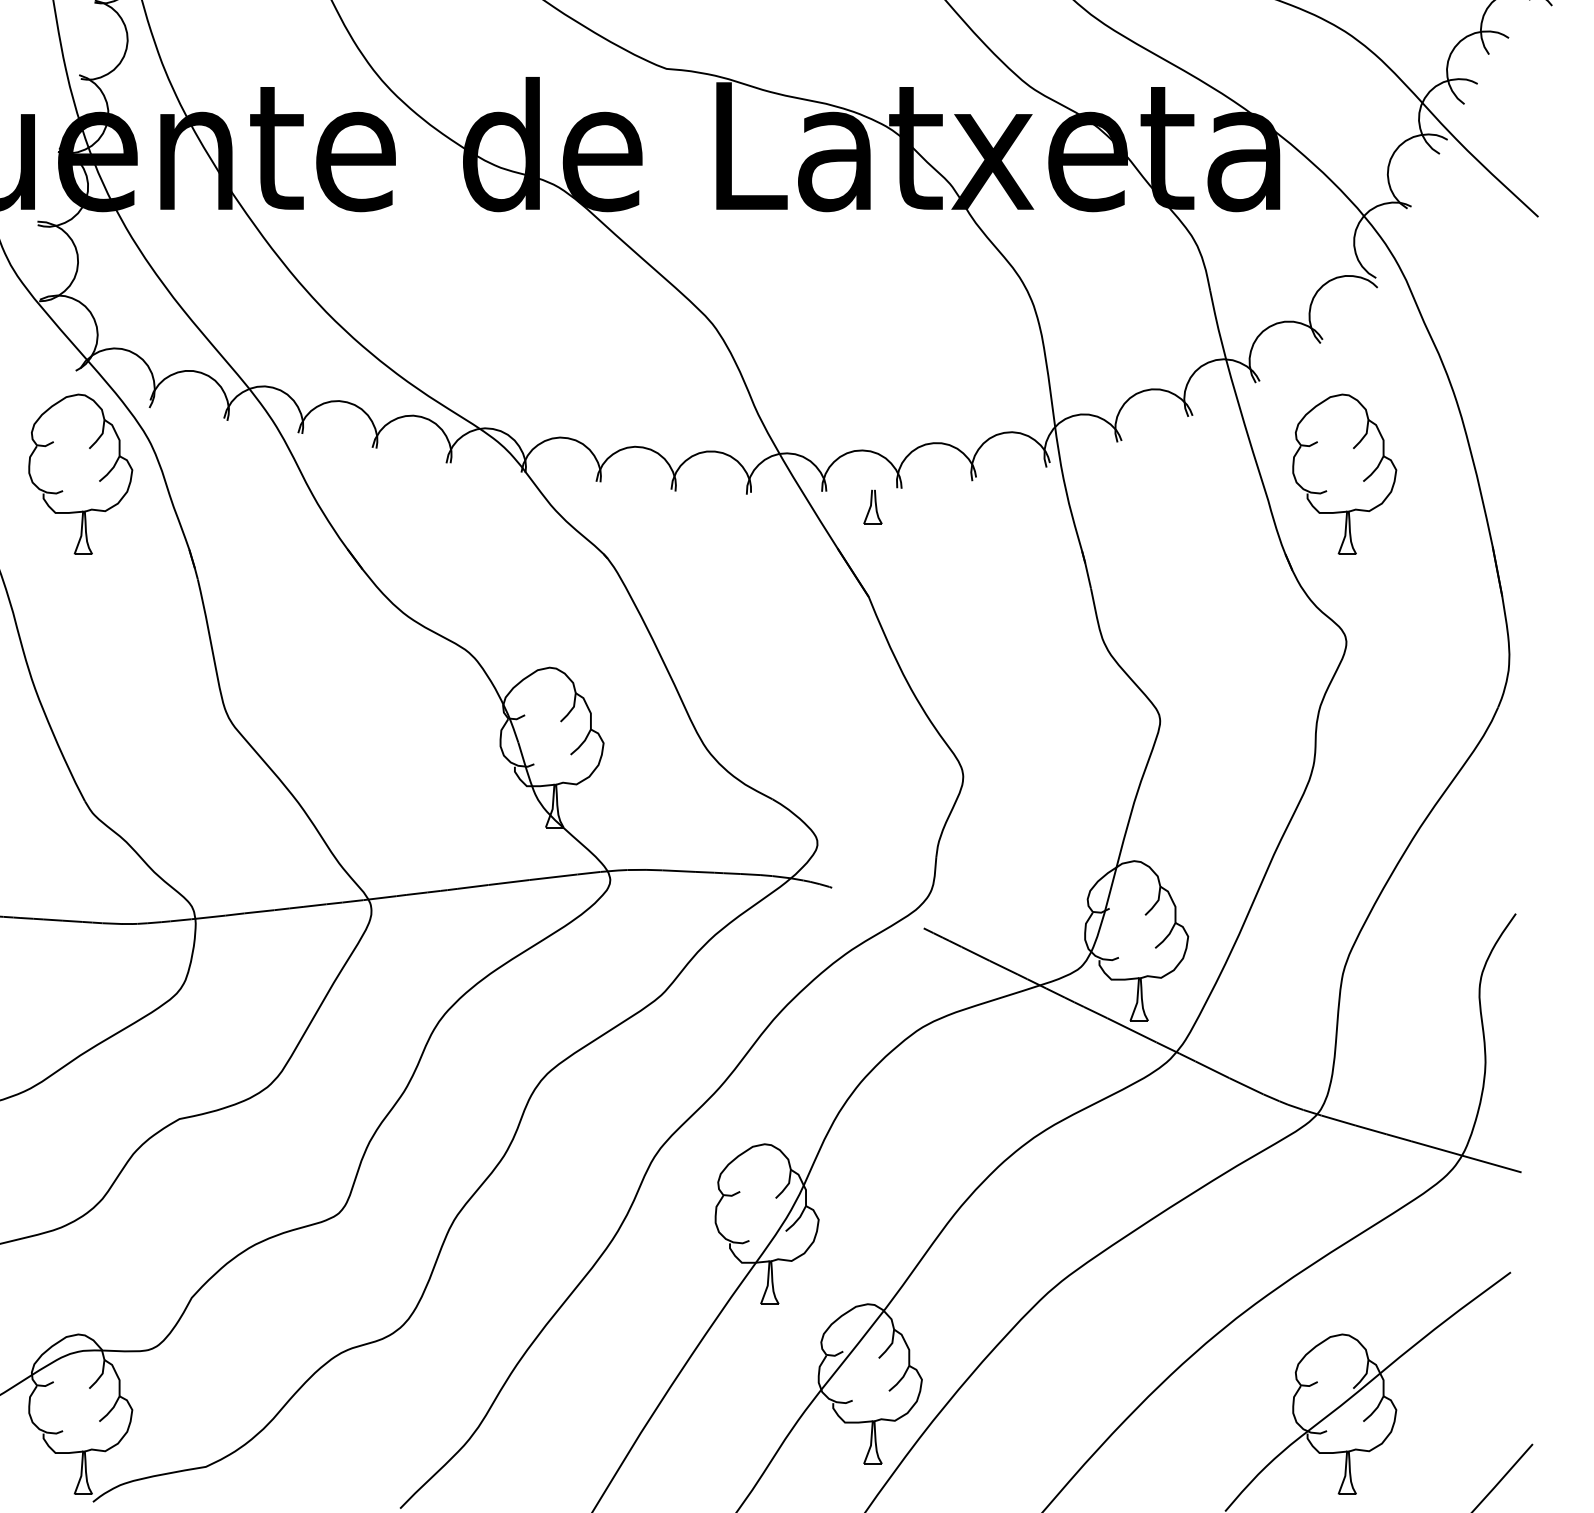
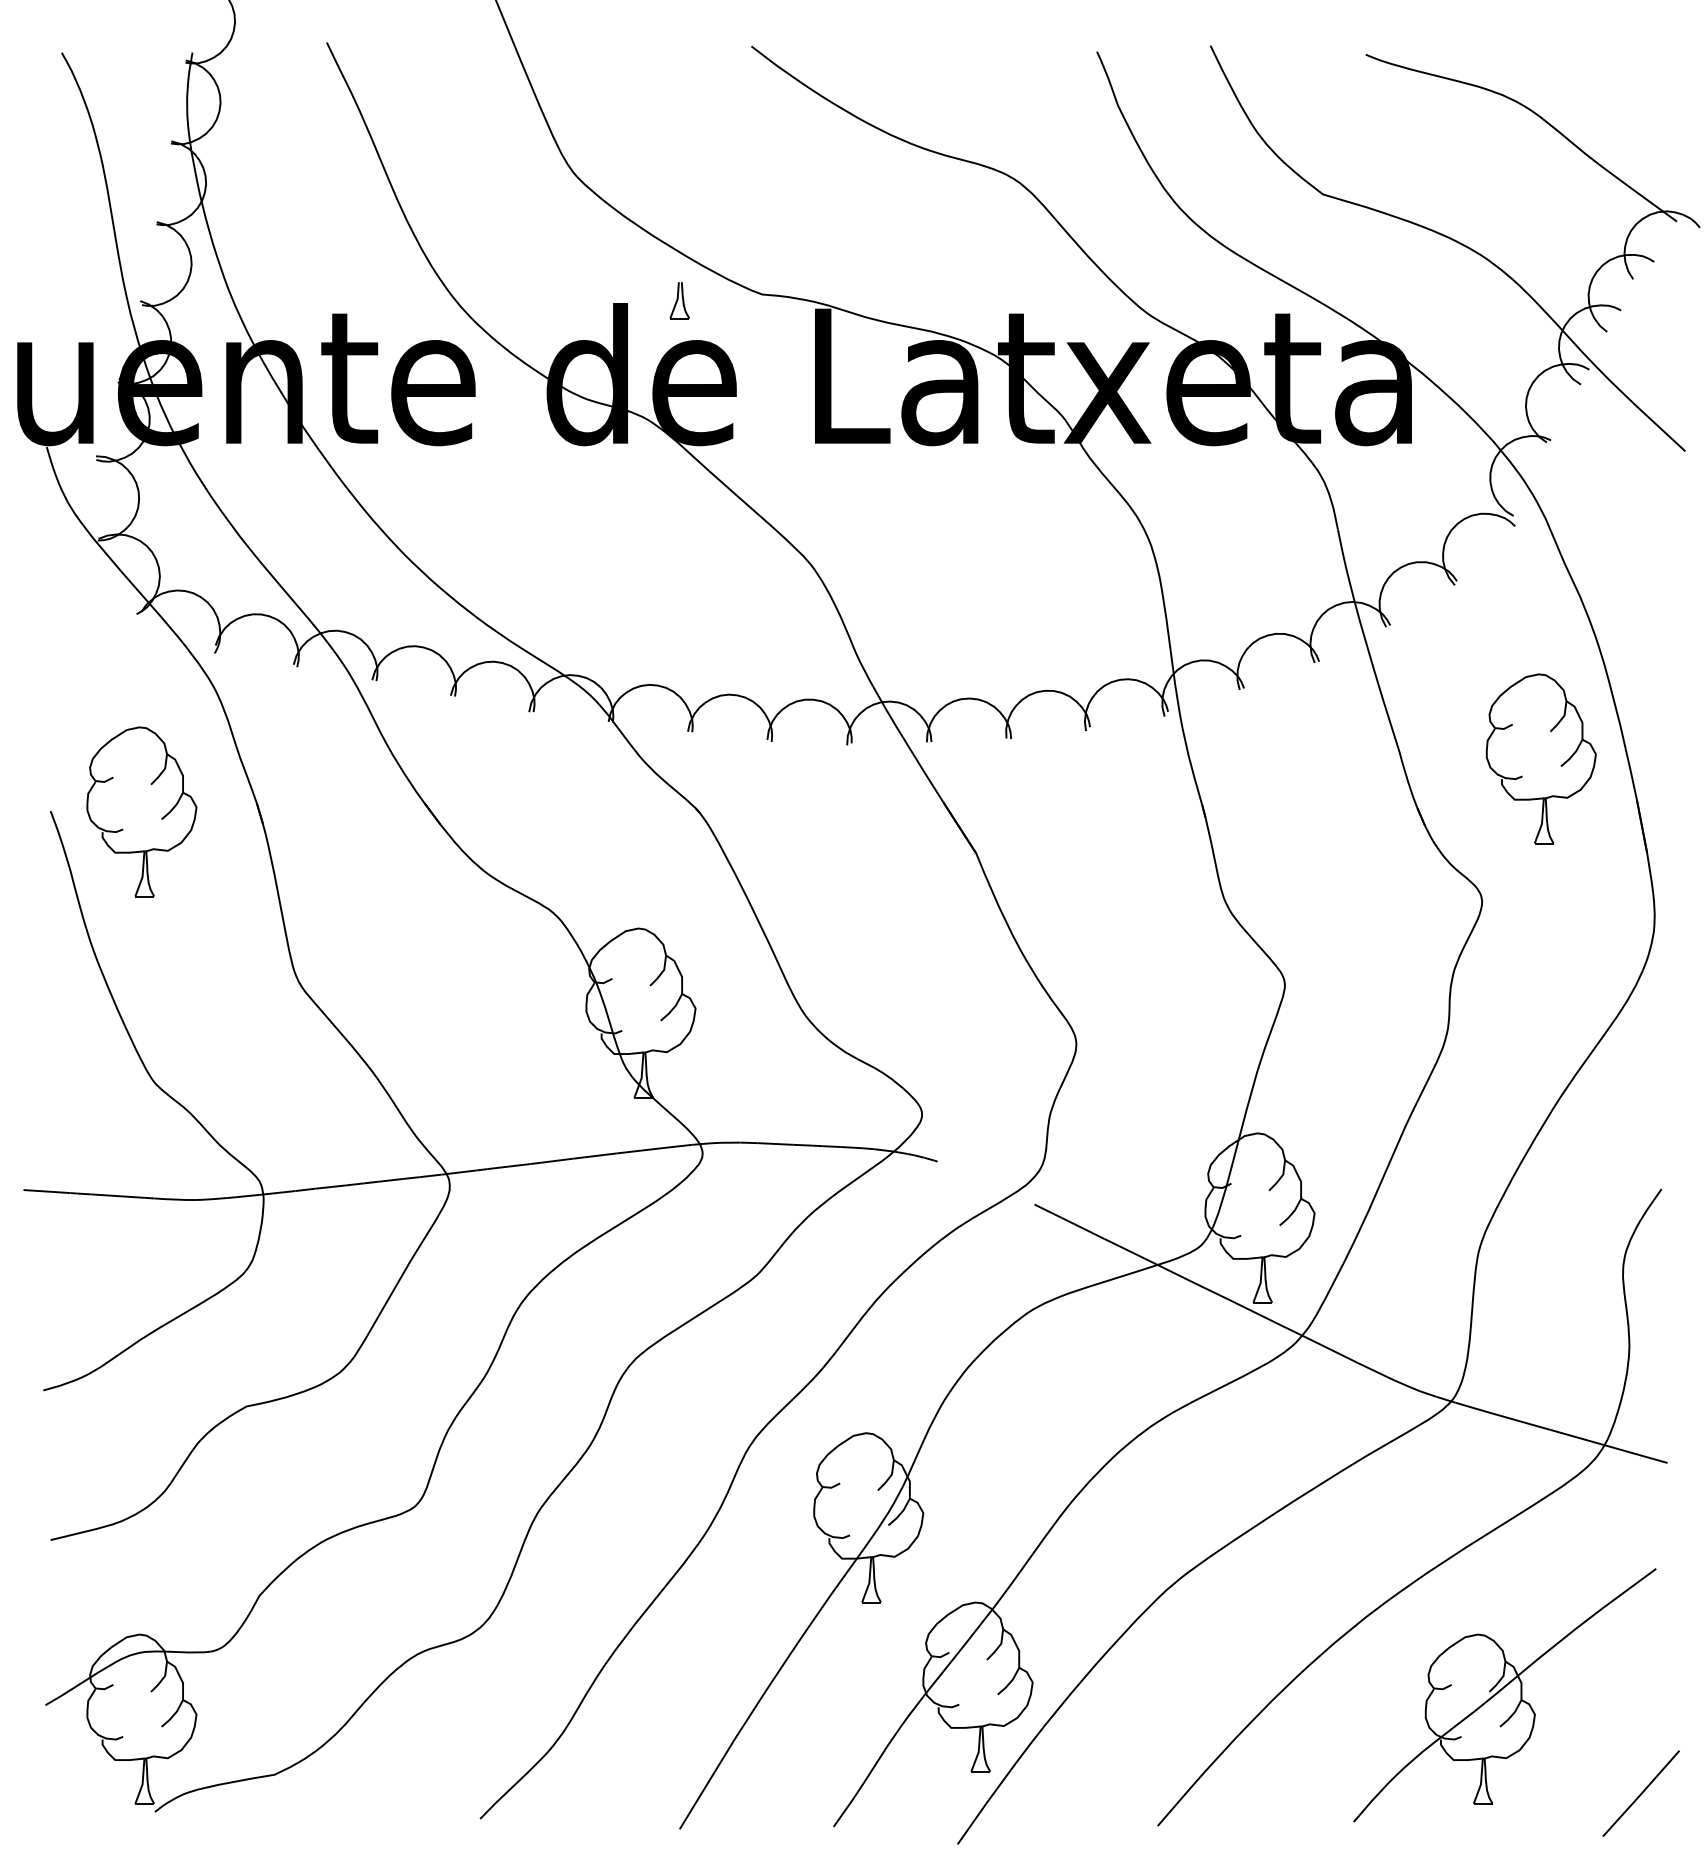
part: (80, 474) -> (141, 811), moved
part: (1343, 474) -> (1540, 758), moved
part: (872, 507) -> (679, 300), moved

